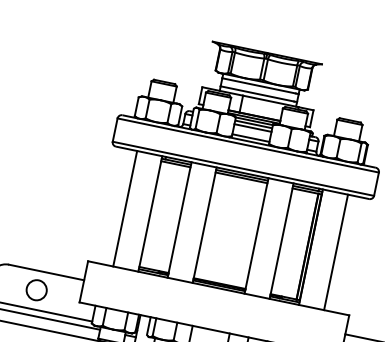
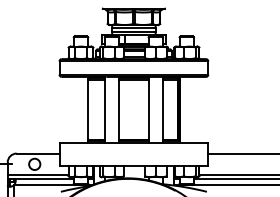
line: (124, 207) -> (73, 109), removed
line: (335, 251) -> (193, 109), removed

